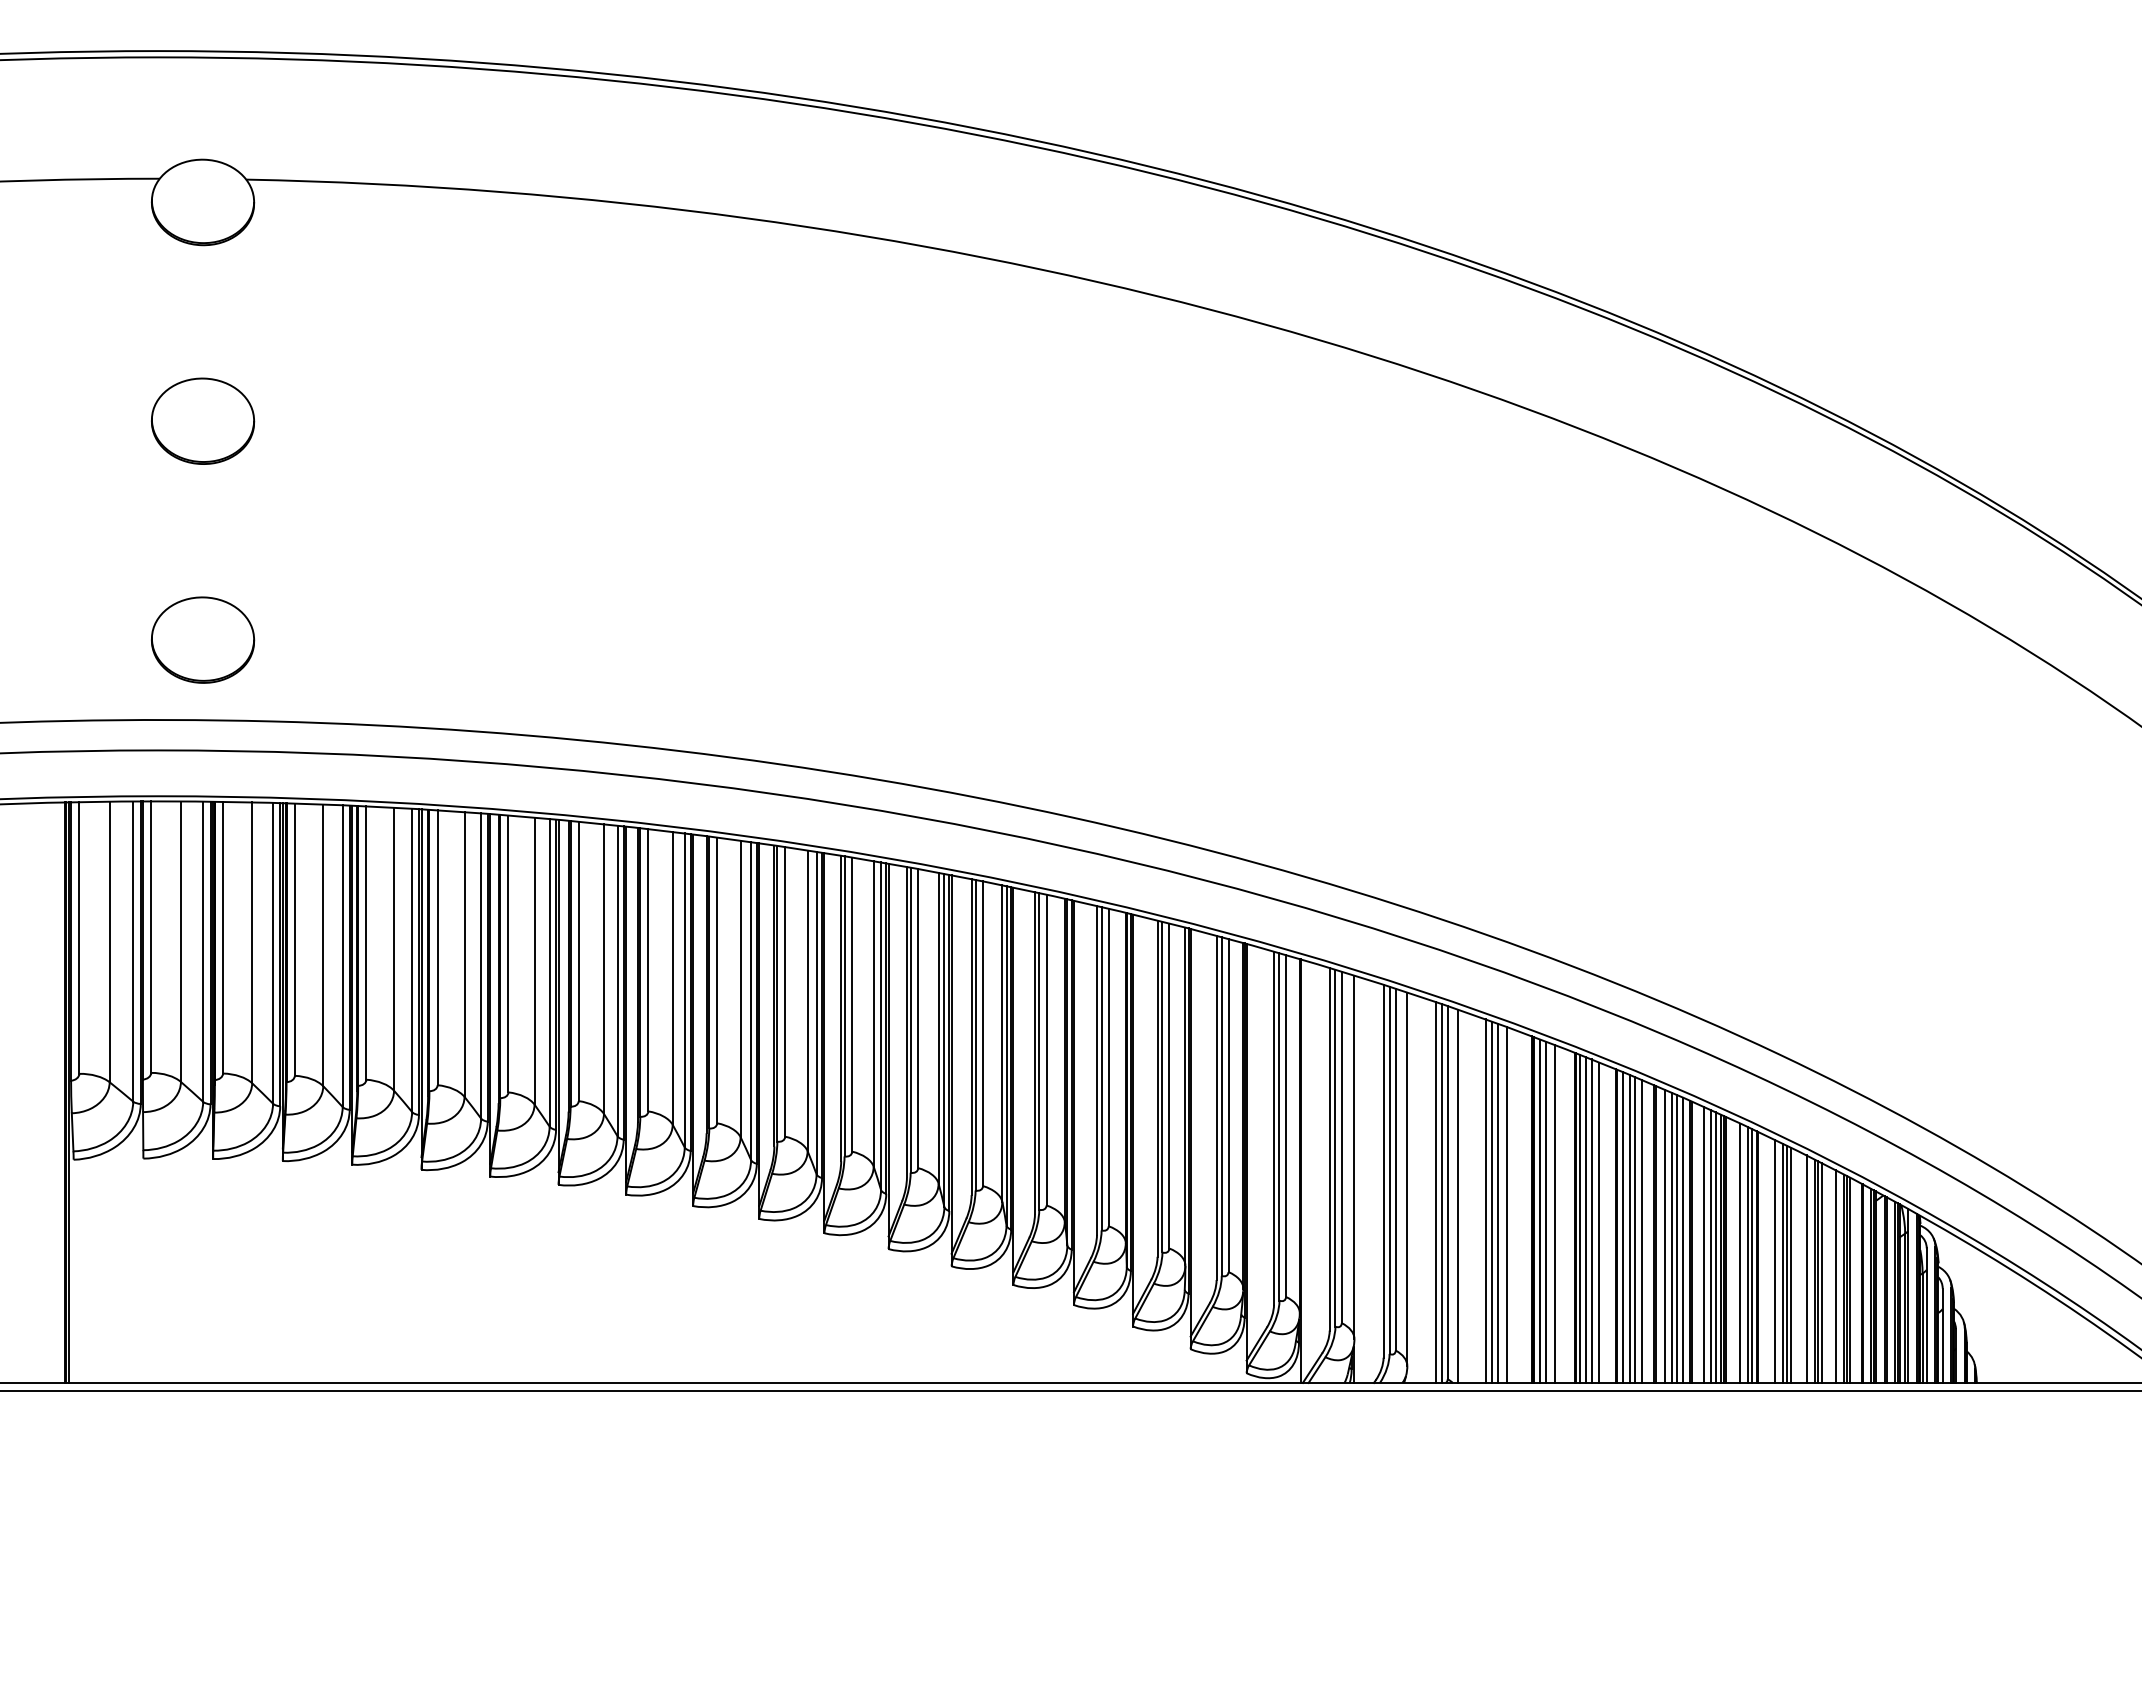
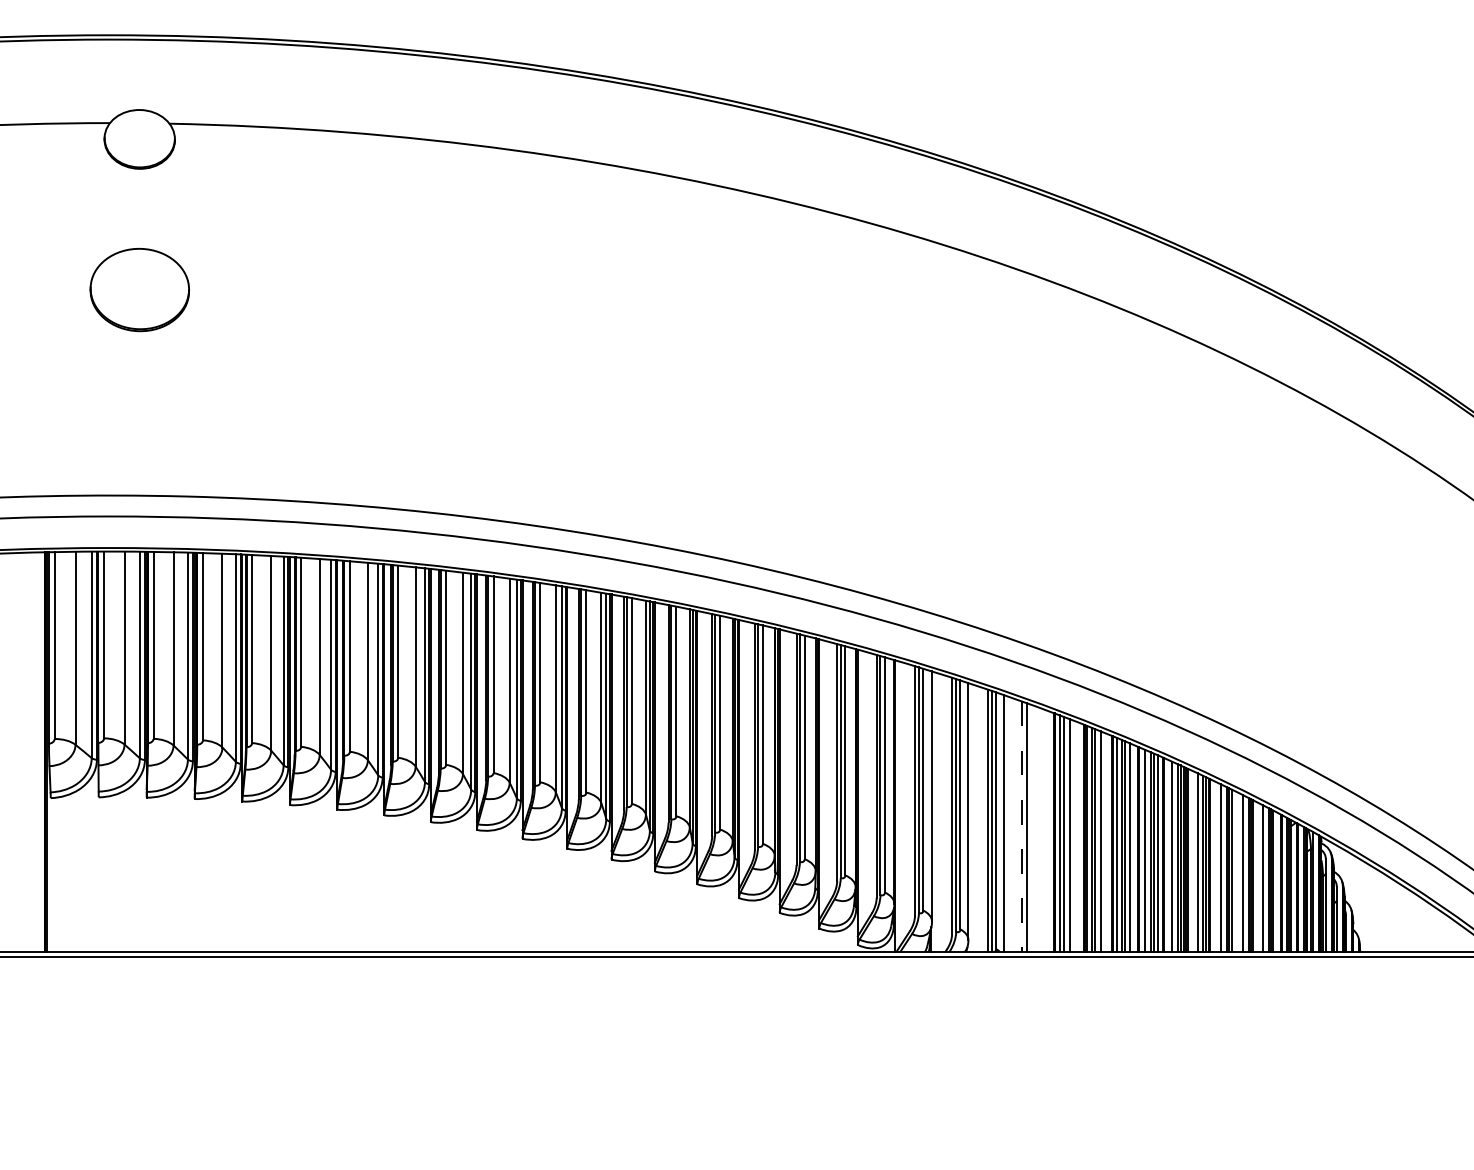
part: (202, 420) -> (139, 289), size x1.4
part: (202, 639) -> (139, 440), removed
line: (1485, 1202) -> (1022, 827), solid -> dashed
line: (1497, 1202) -> (1030, 827), removed
line: (1507, 1205) -> (1037, 829), removed

